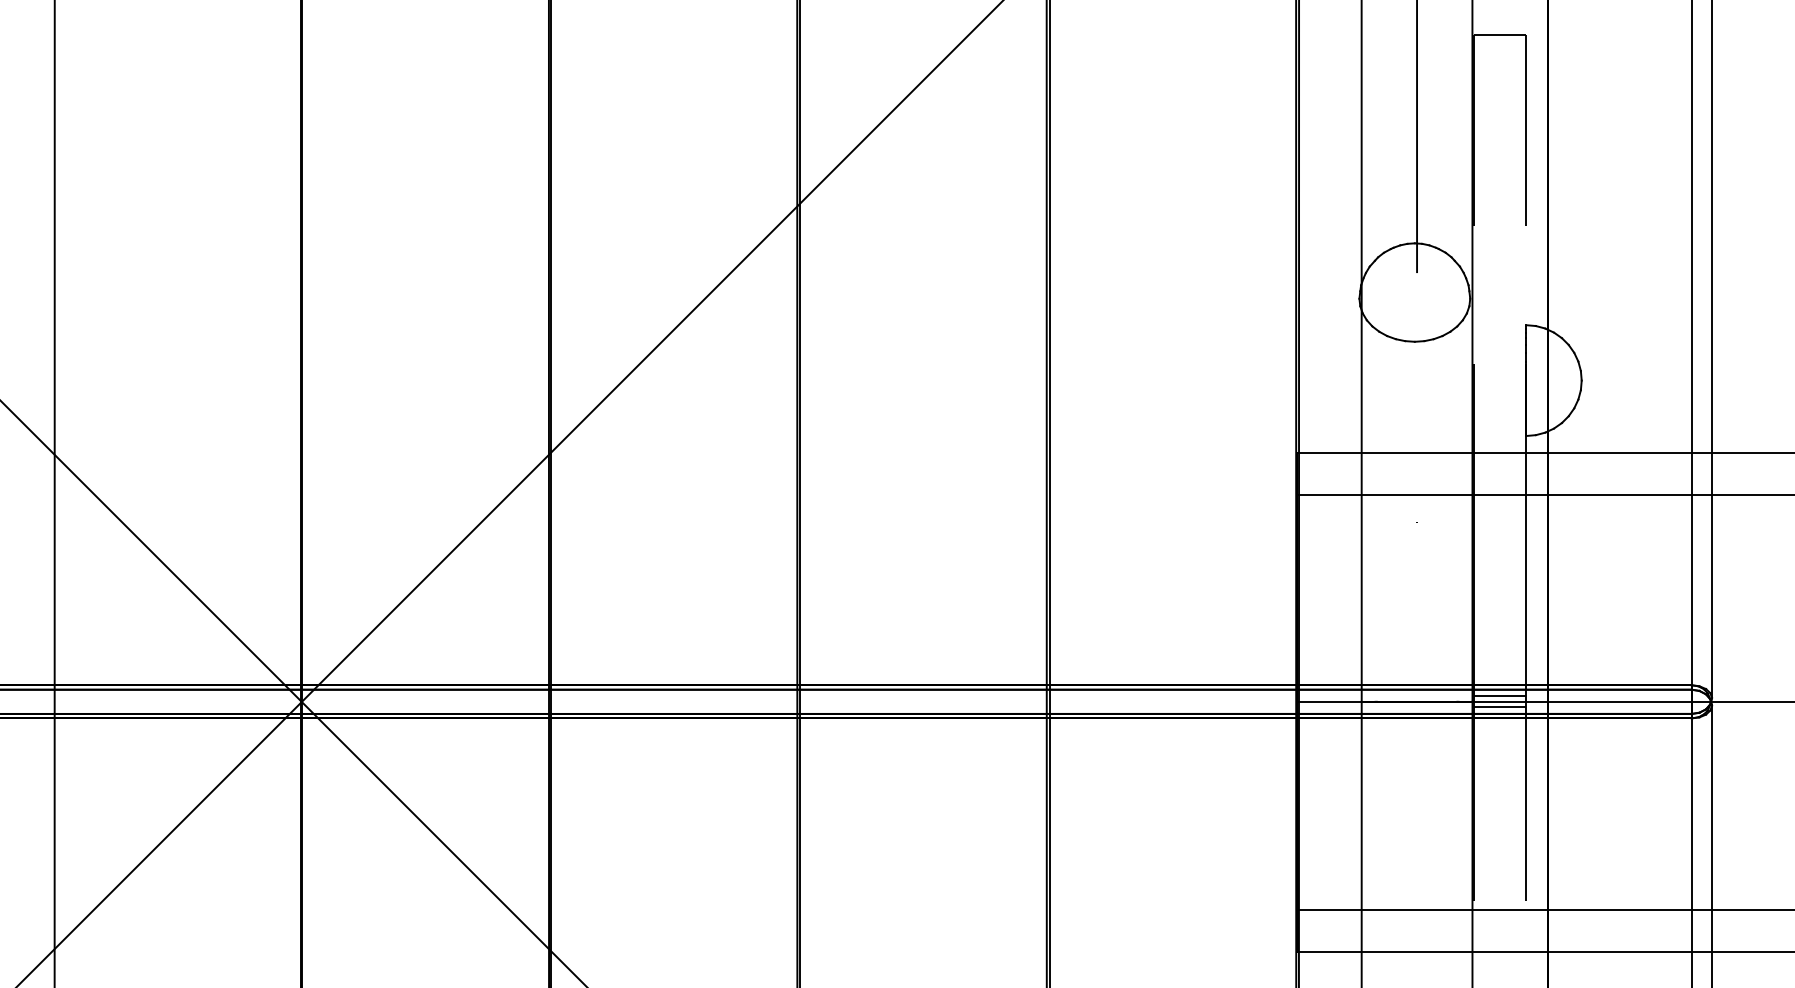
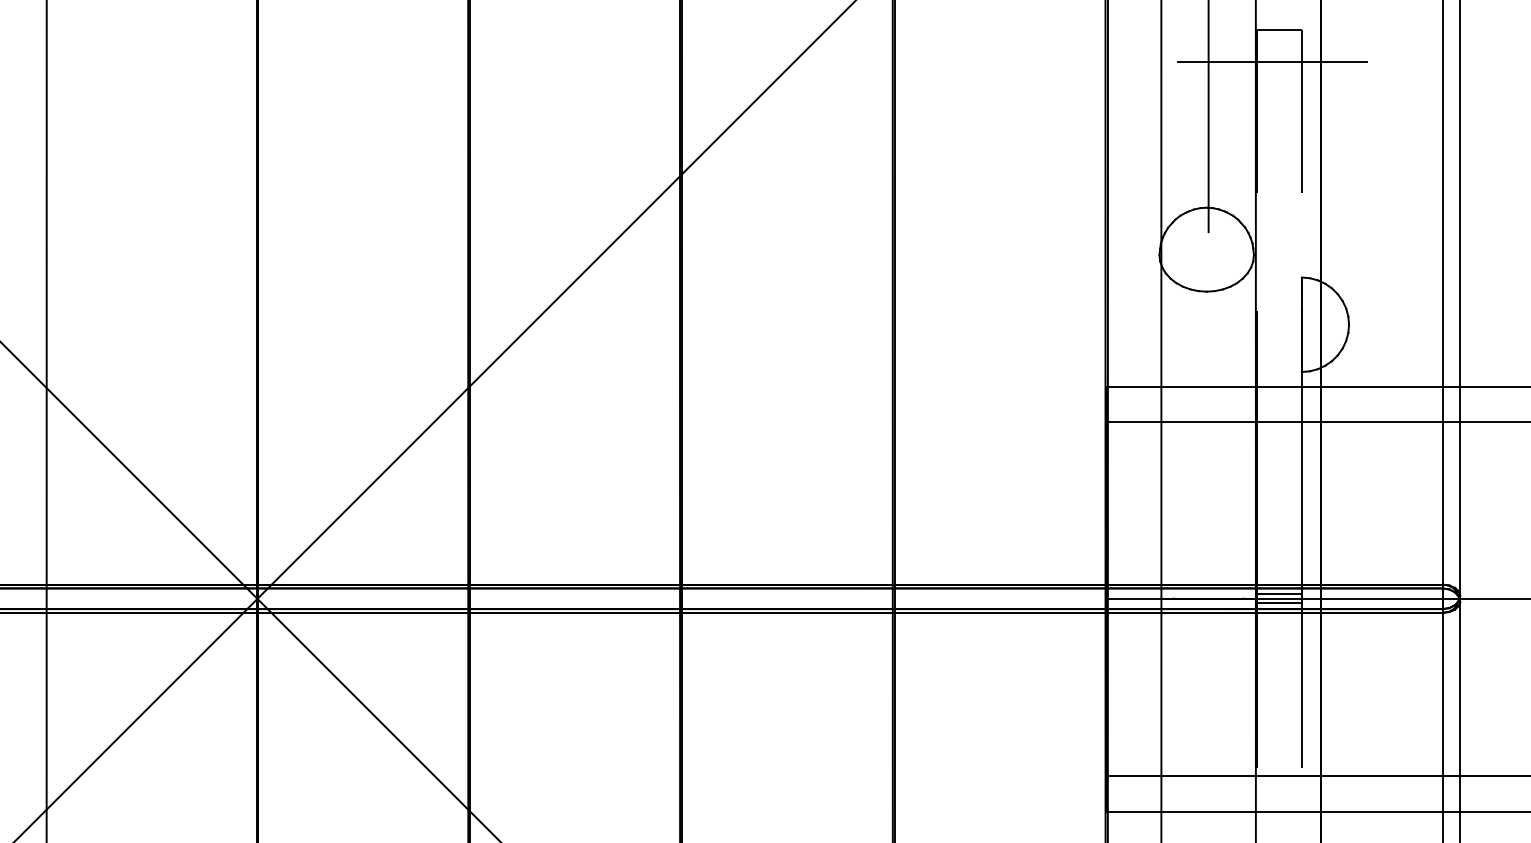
line: (1491, 71) -> (1272, 61), added

